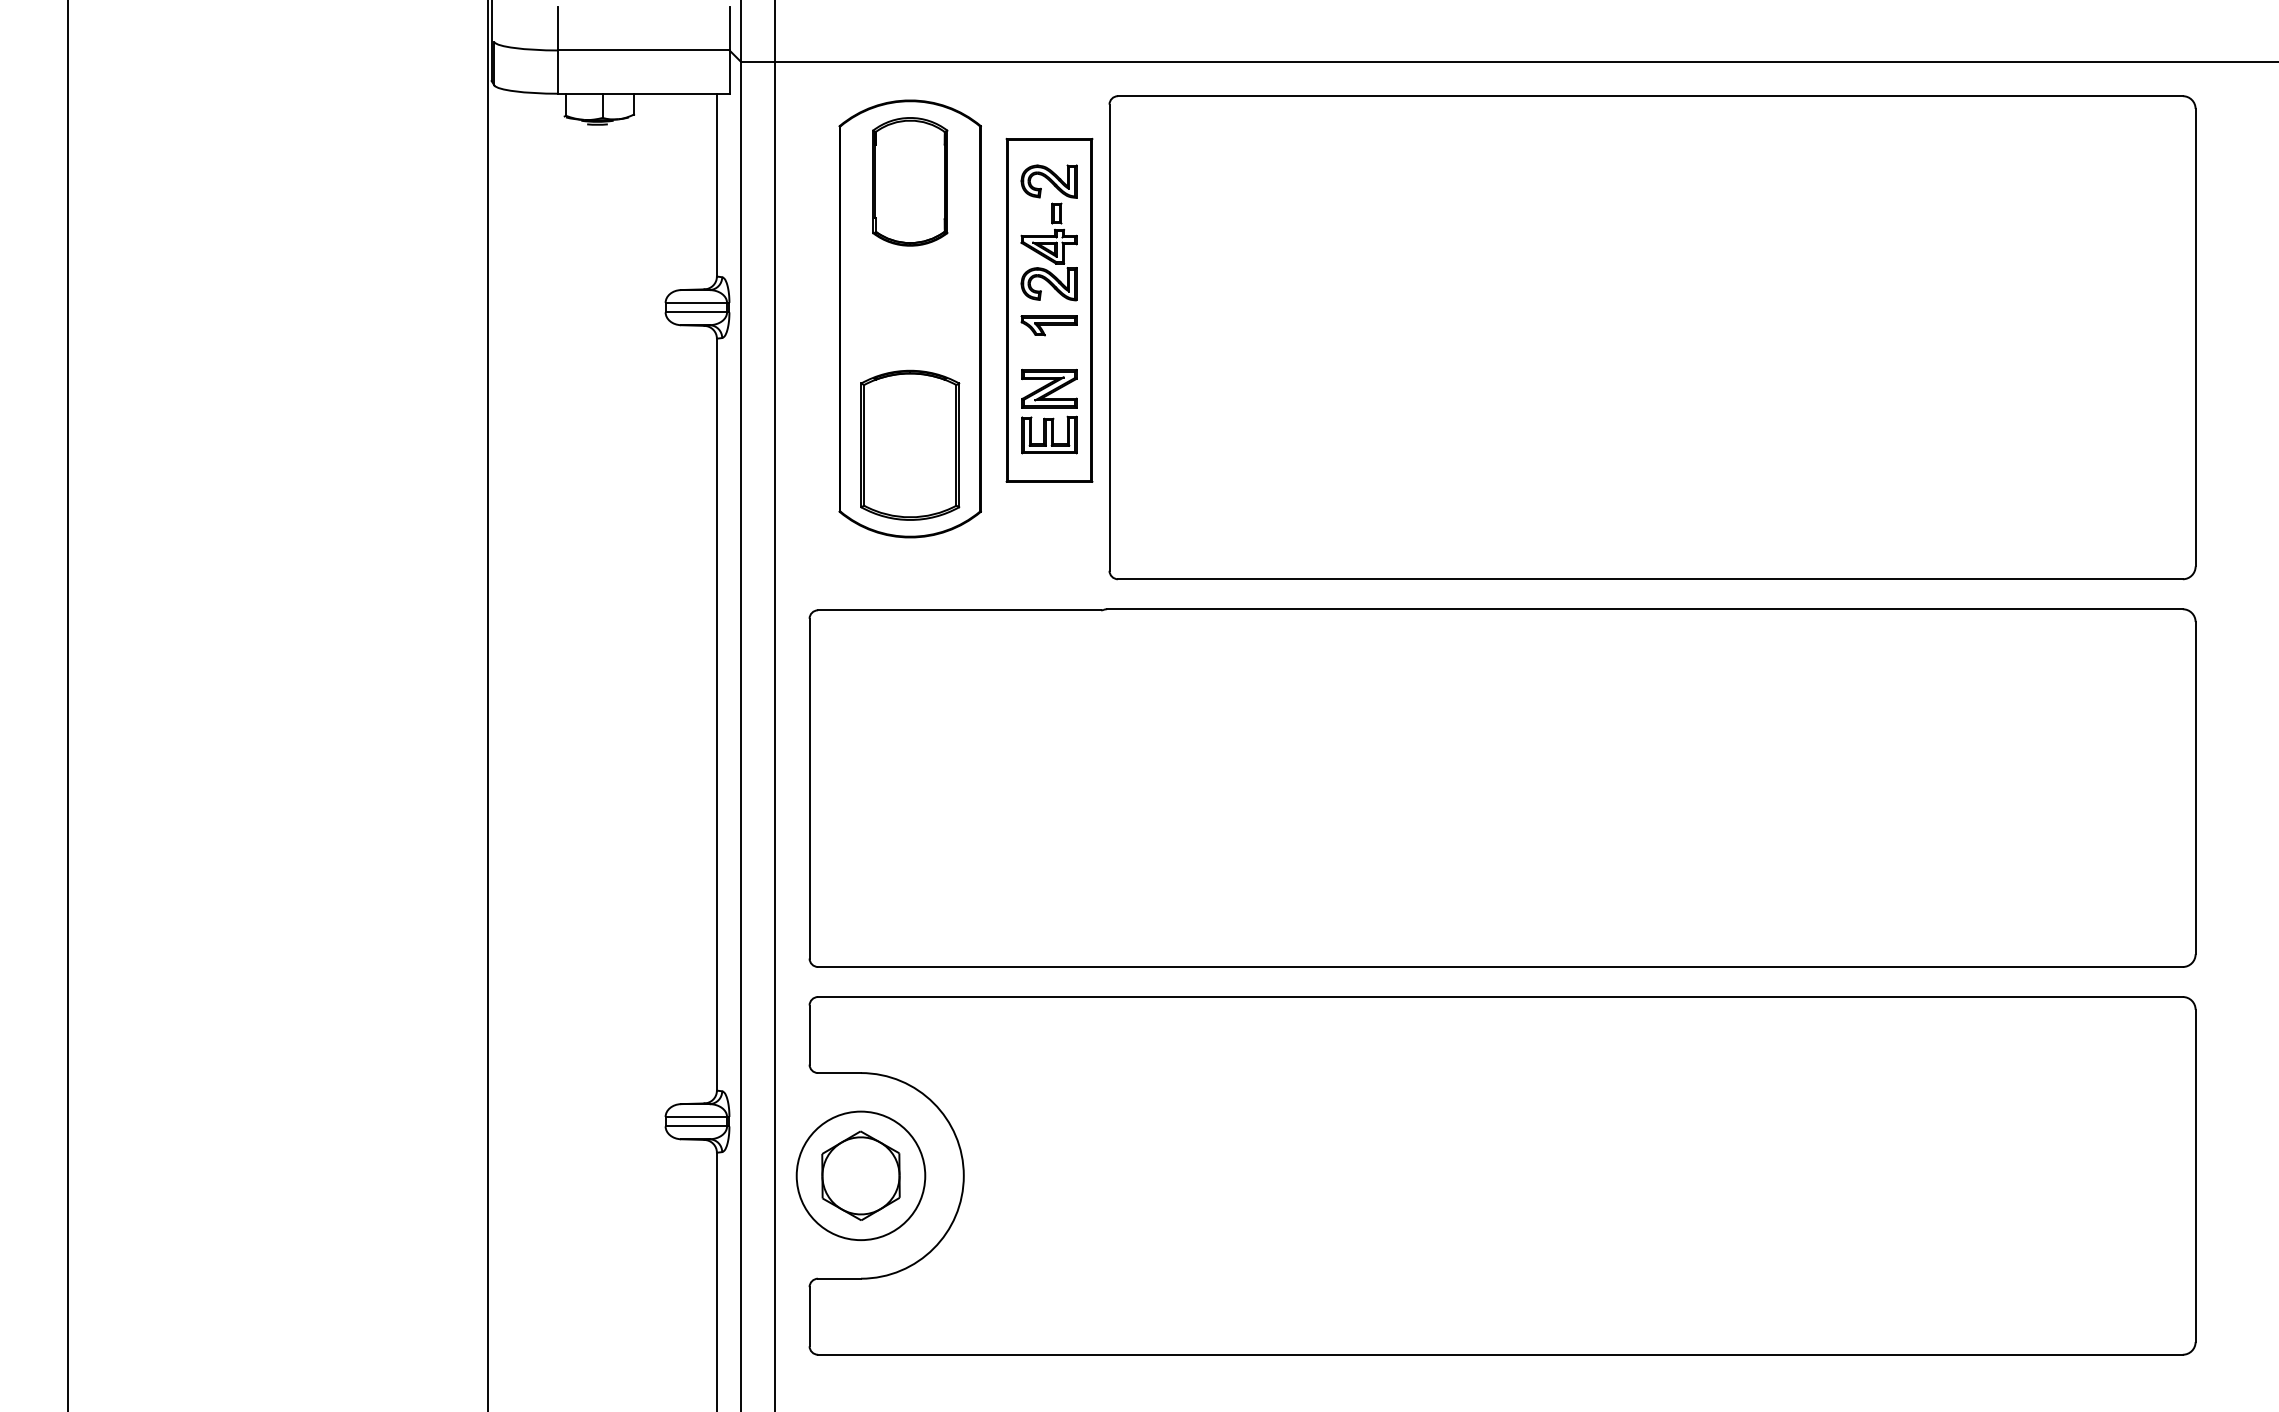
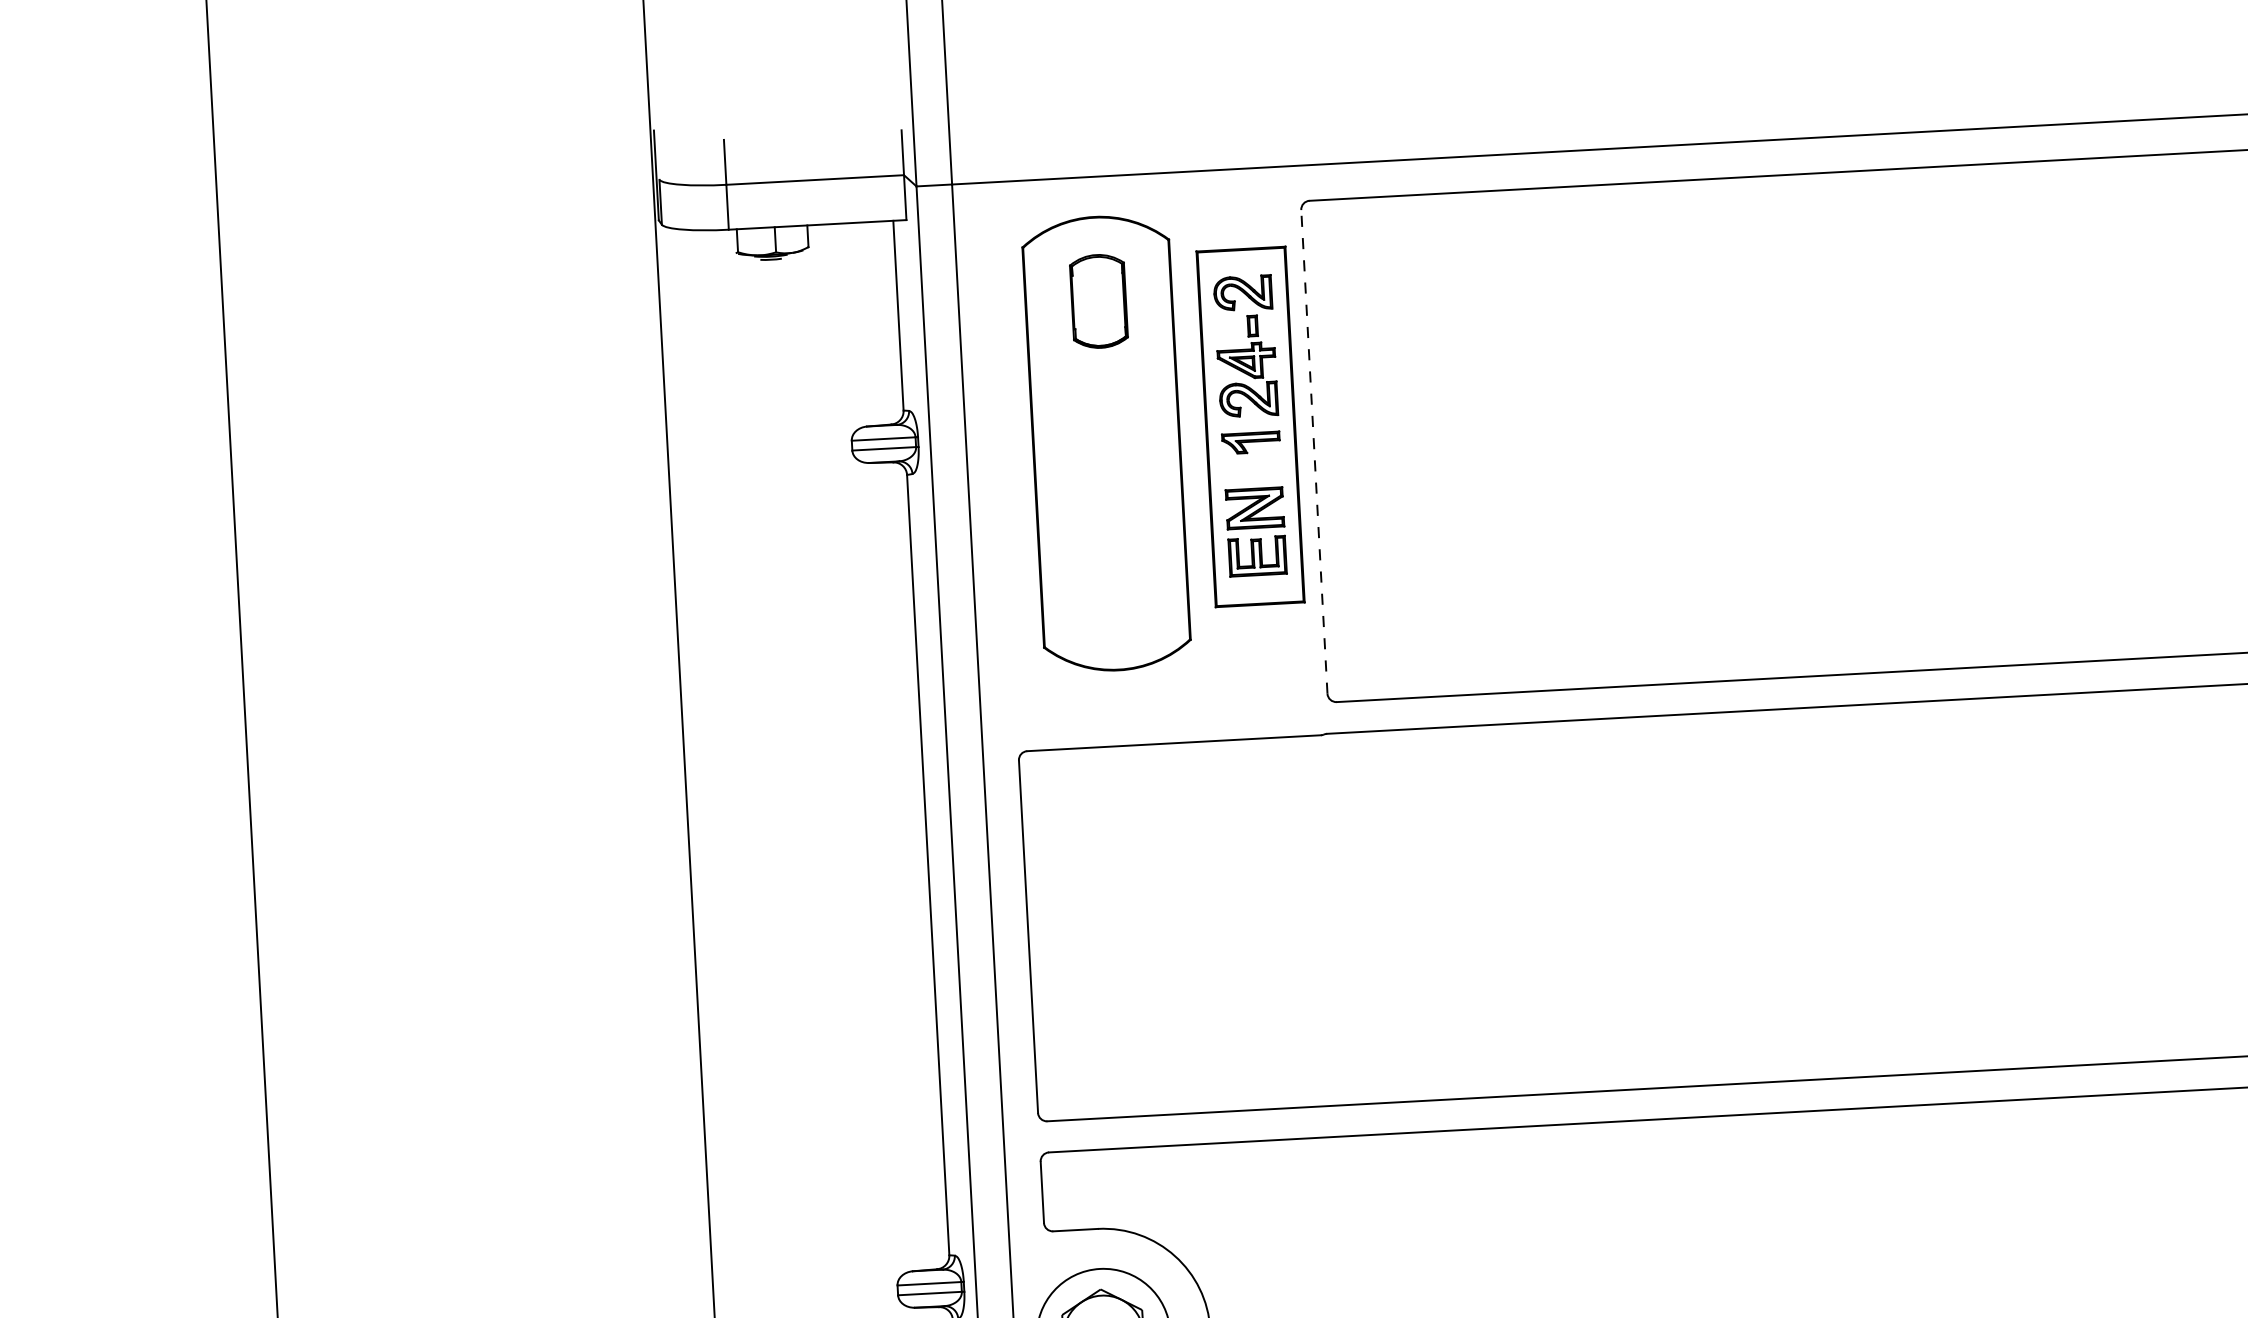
part: (910, 181) -> (1099, 300), size x0.7
line: (1109, 337) -> (1314, 451), solid -> dashed
part: (910, 444) -> (1113, 573), removed

